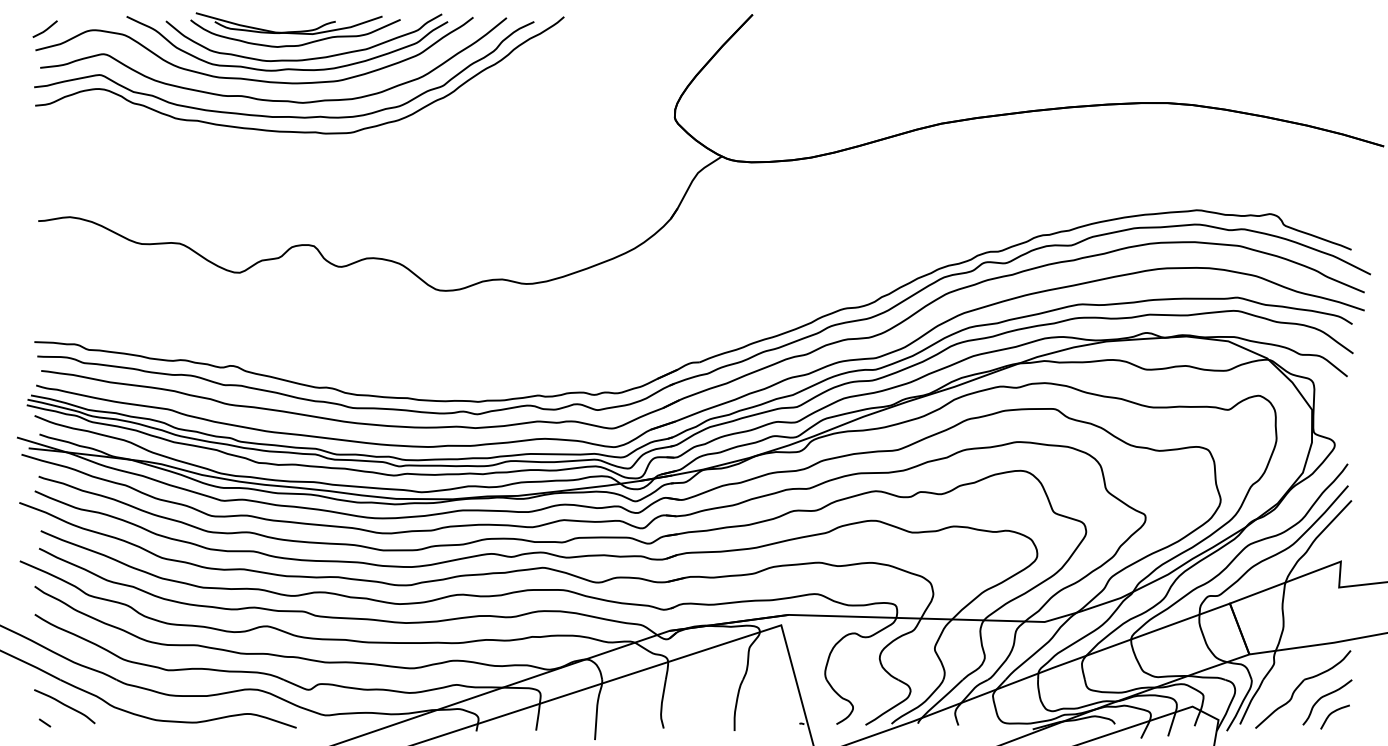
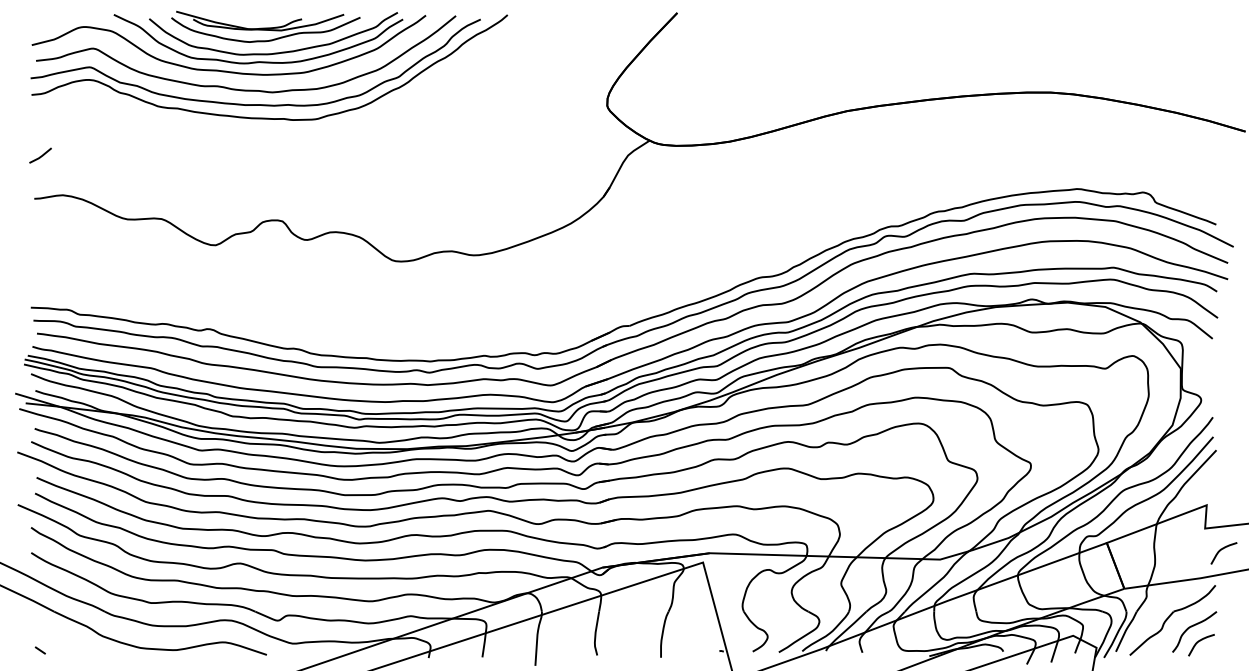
line: (45, 29) -> (40, 155), moved
curve: (1357, 611) -> (1221, 550), added
curve: (64, 705) -> (57, 634), removed

